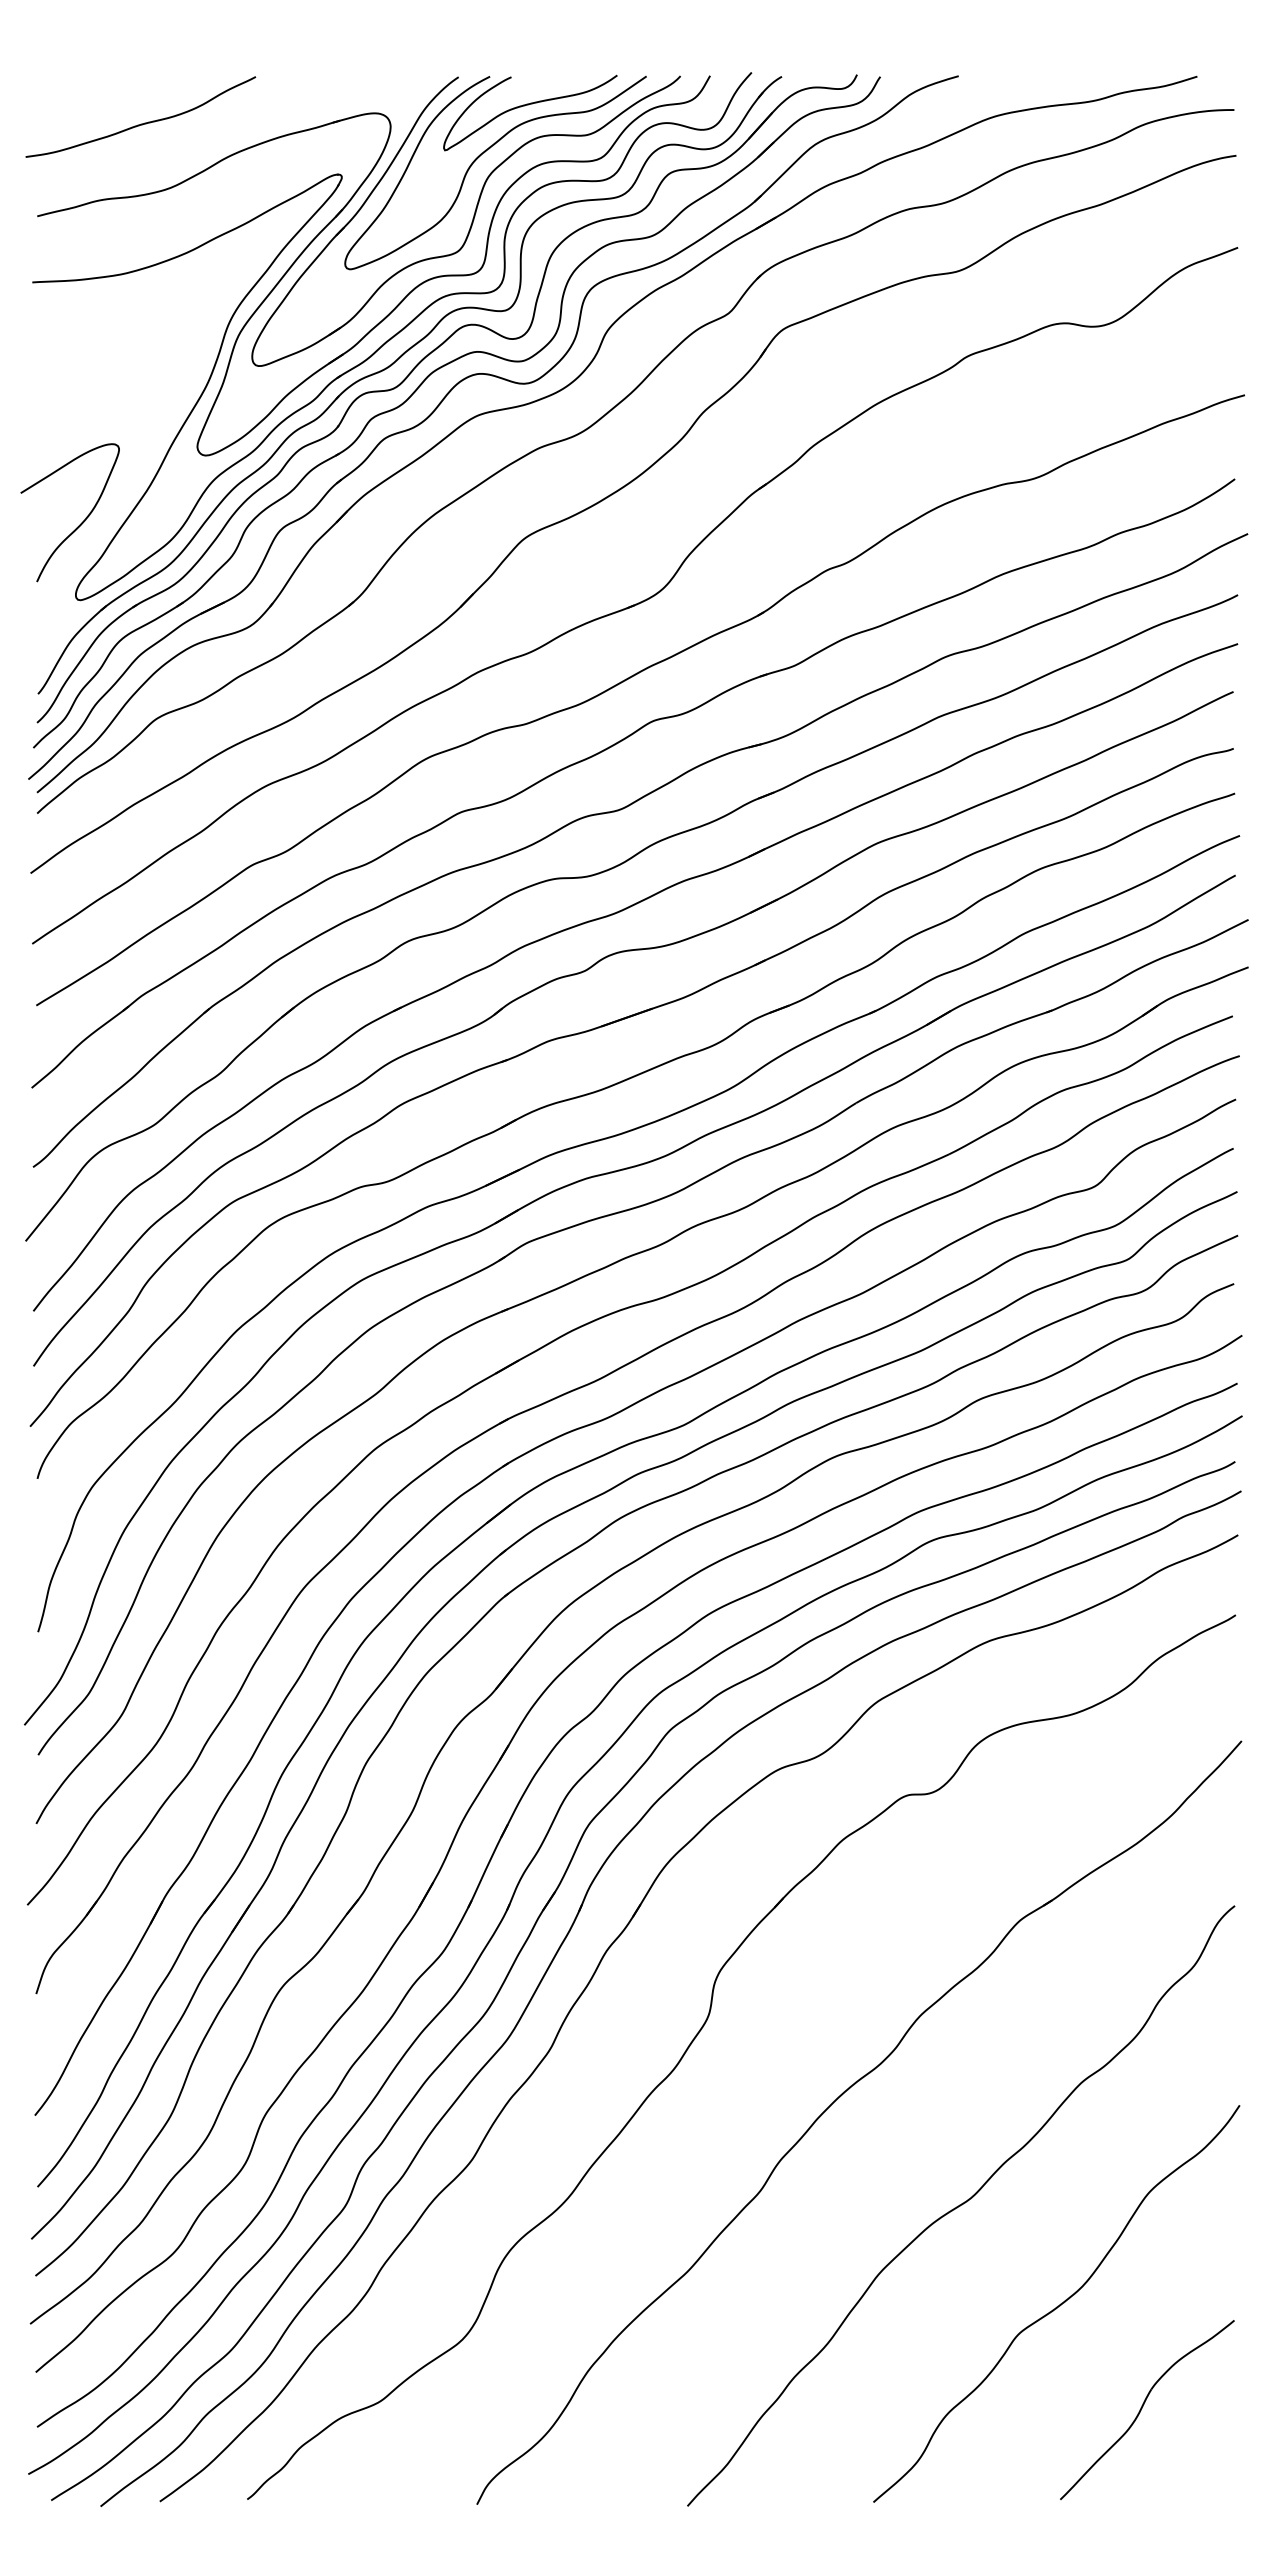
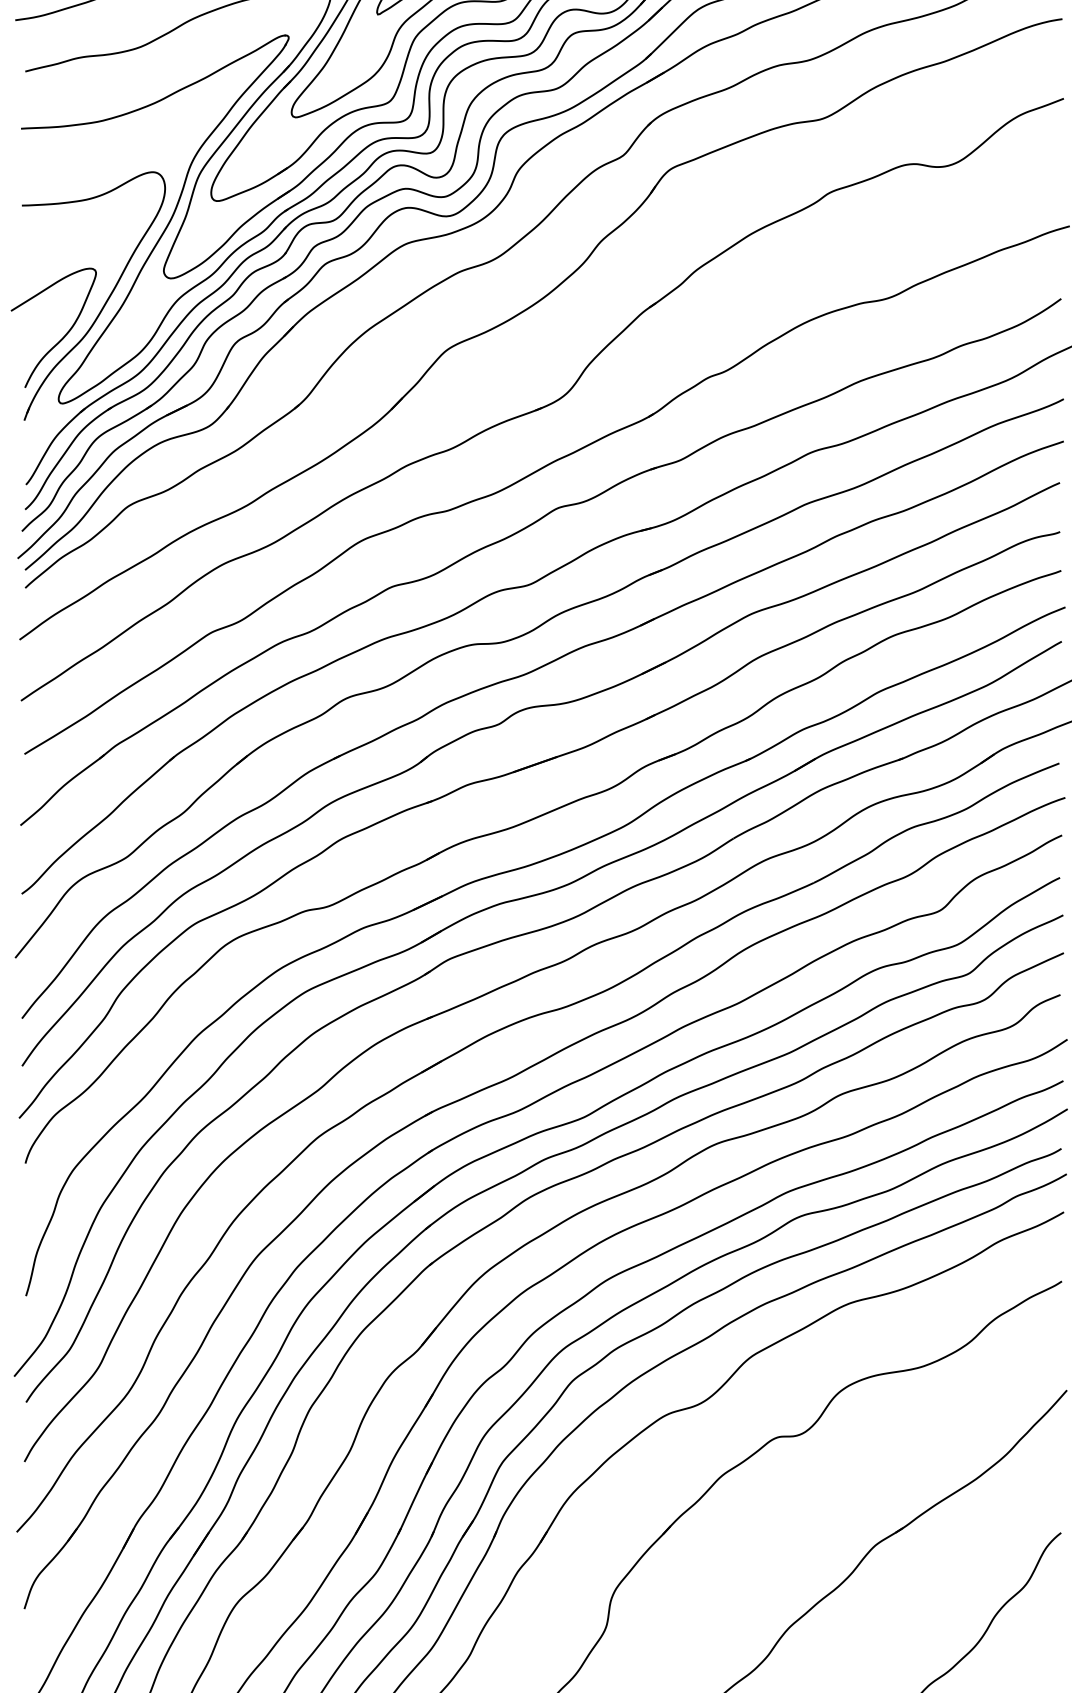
part: (130, 481) -> (105, 300), added

